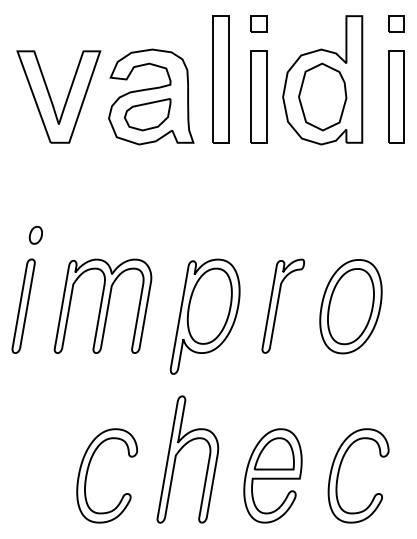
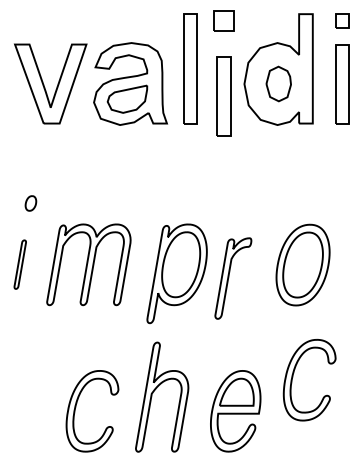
part: (258, 23) -> (223, 20), size x1.4
part: (258, 96) -> (223, 95), moved
part: (322, 96) -> (278, 83), size x0.6
part: (23, 305) -> (20, 264), size x0.6
part: (282, 305) -> (232, 277), moved
part: (339, 473) -> (293, 378), moved

